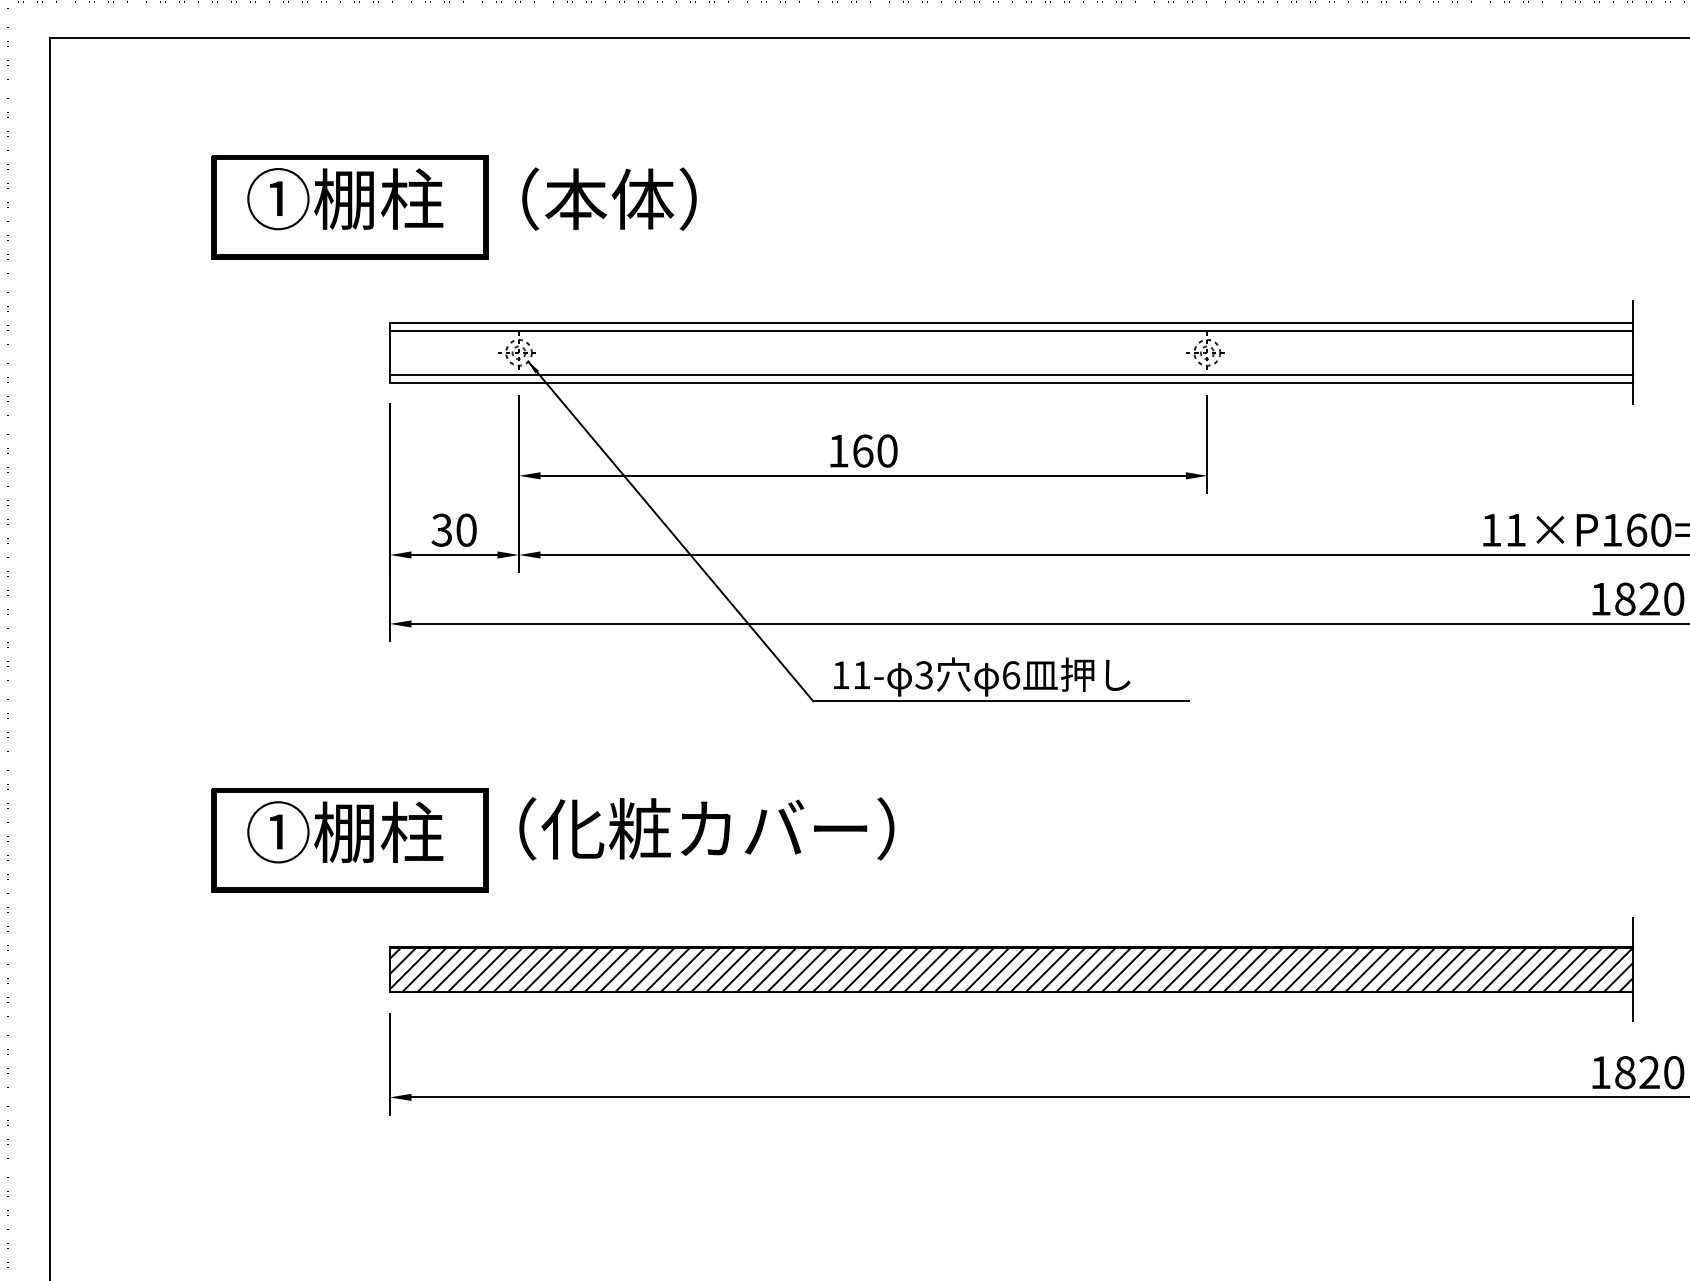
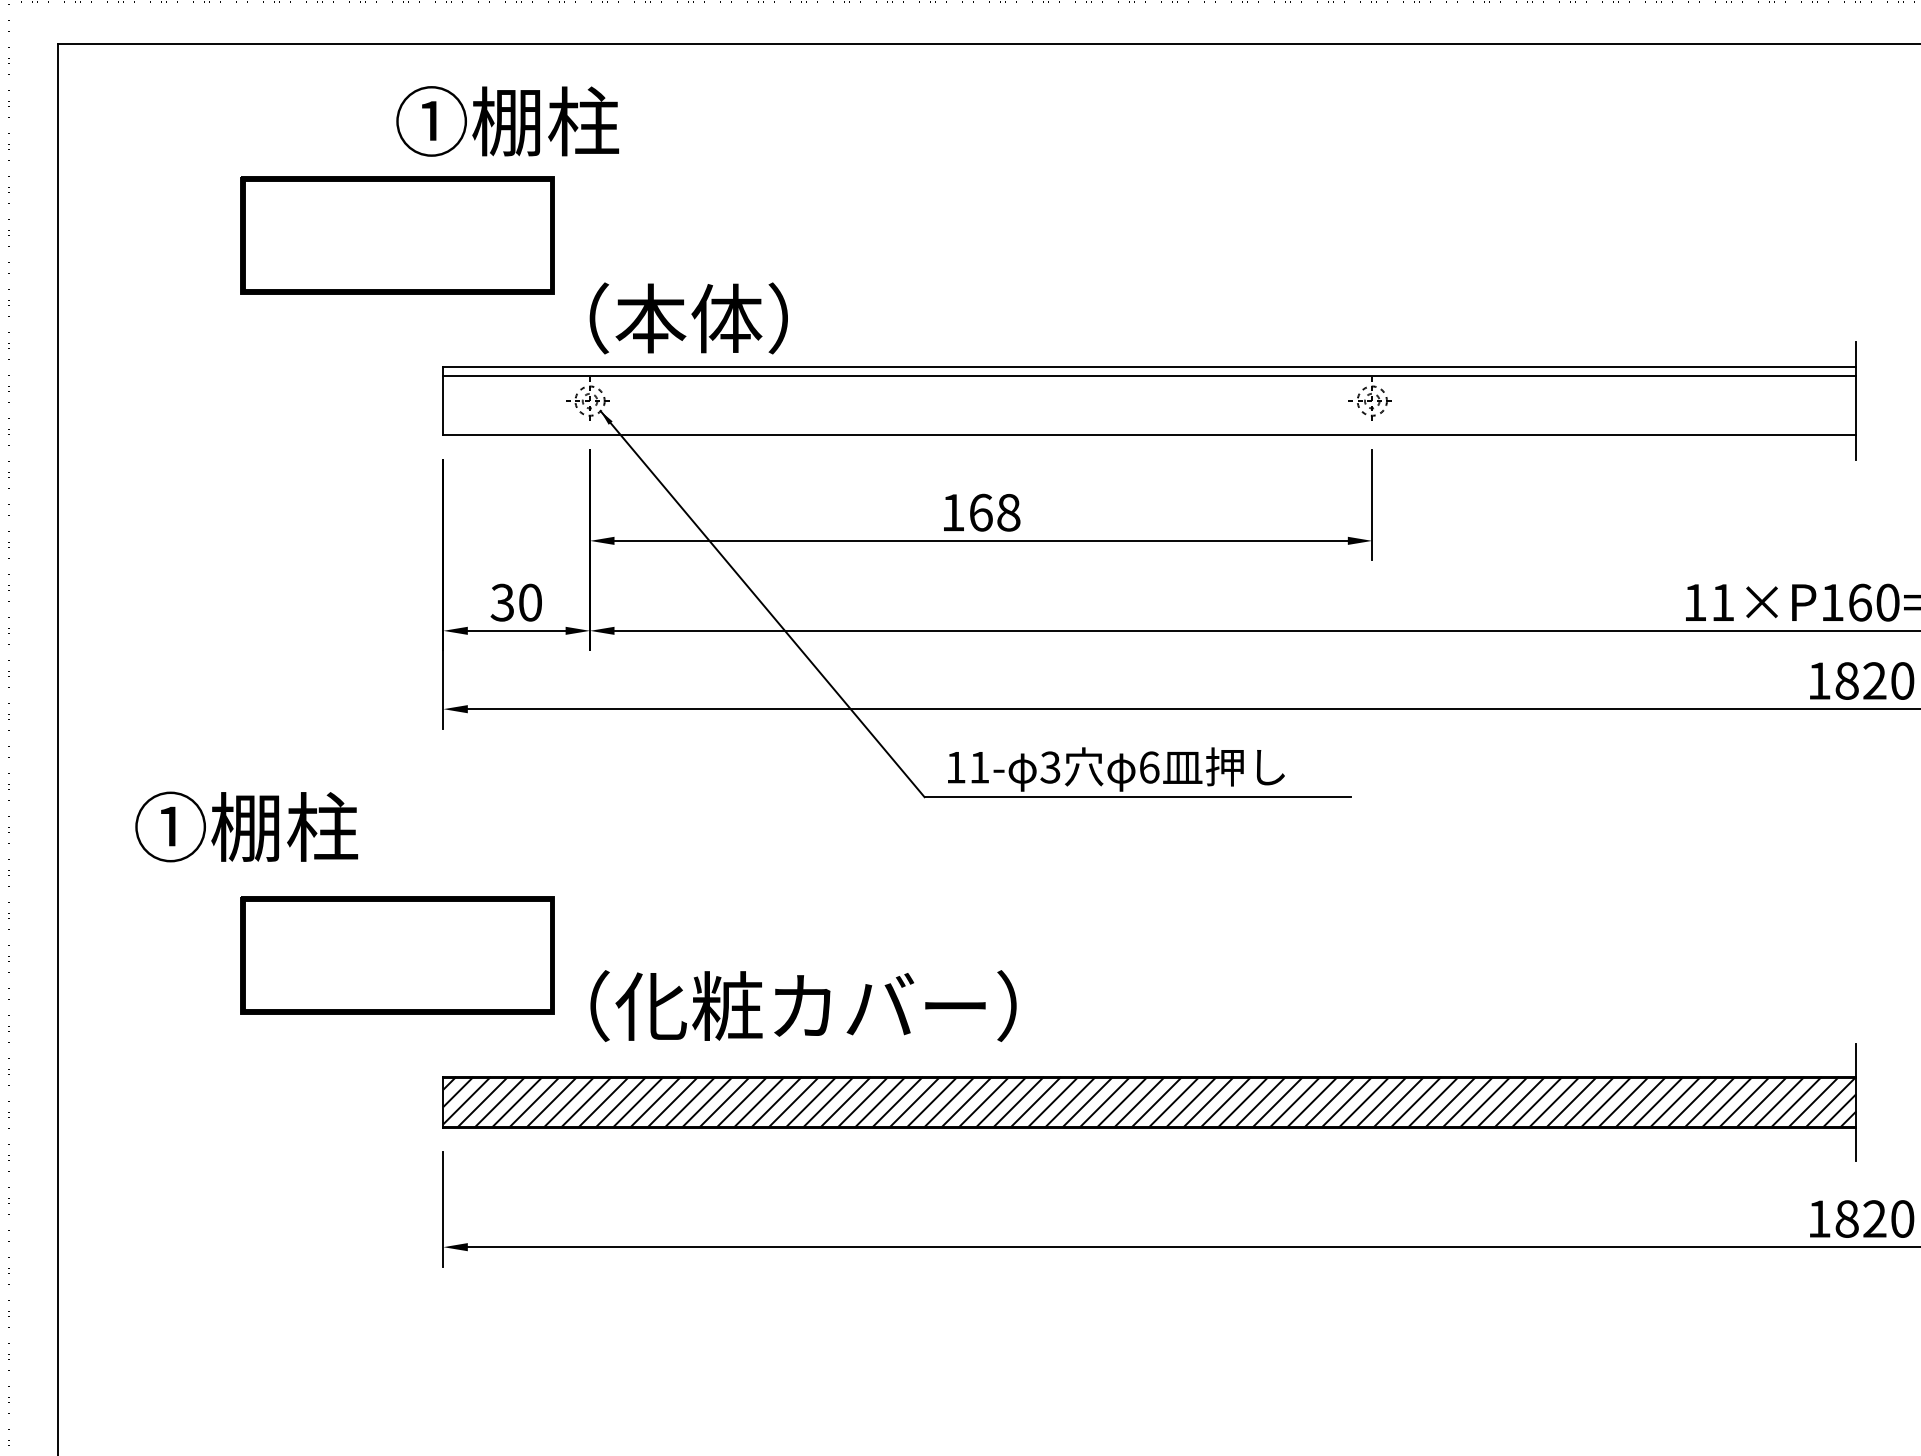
text: (345, 199) -> (507, 121), moved
text: (609, 199) -> (688, 318), moved
line: (1011, 375) -> (1149, 426), removed
text: (887, 450) -> (1008, 512), 160 -> 168
text: (706, 828) -> (803, 1005), moved
text: (345, 831) -> (246, 826), moved

